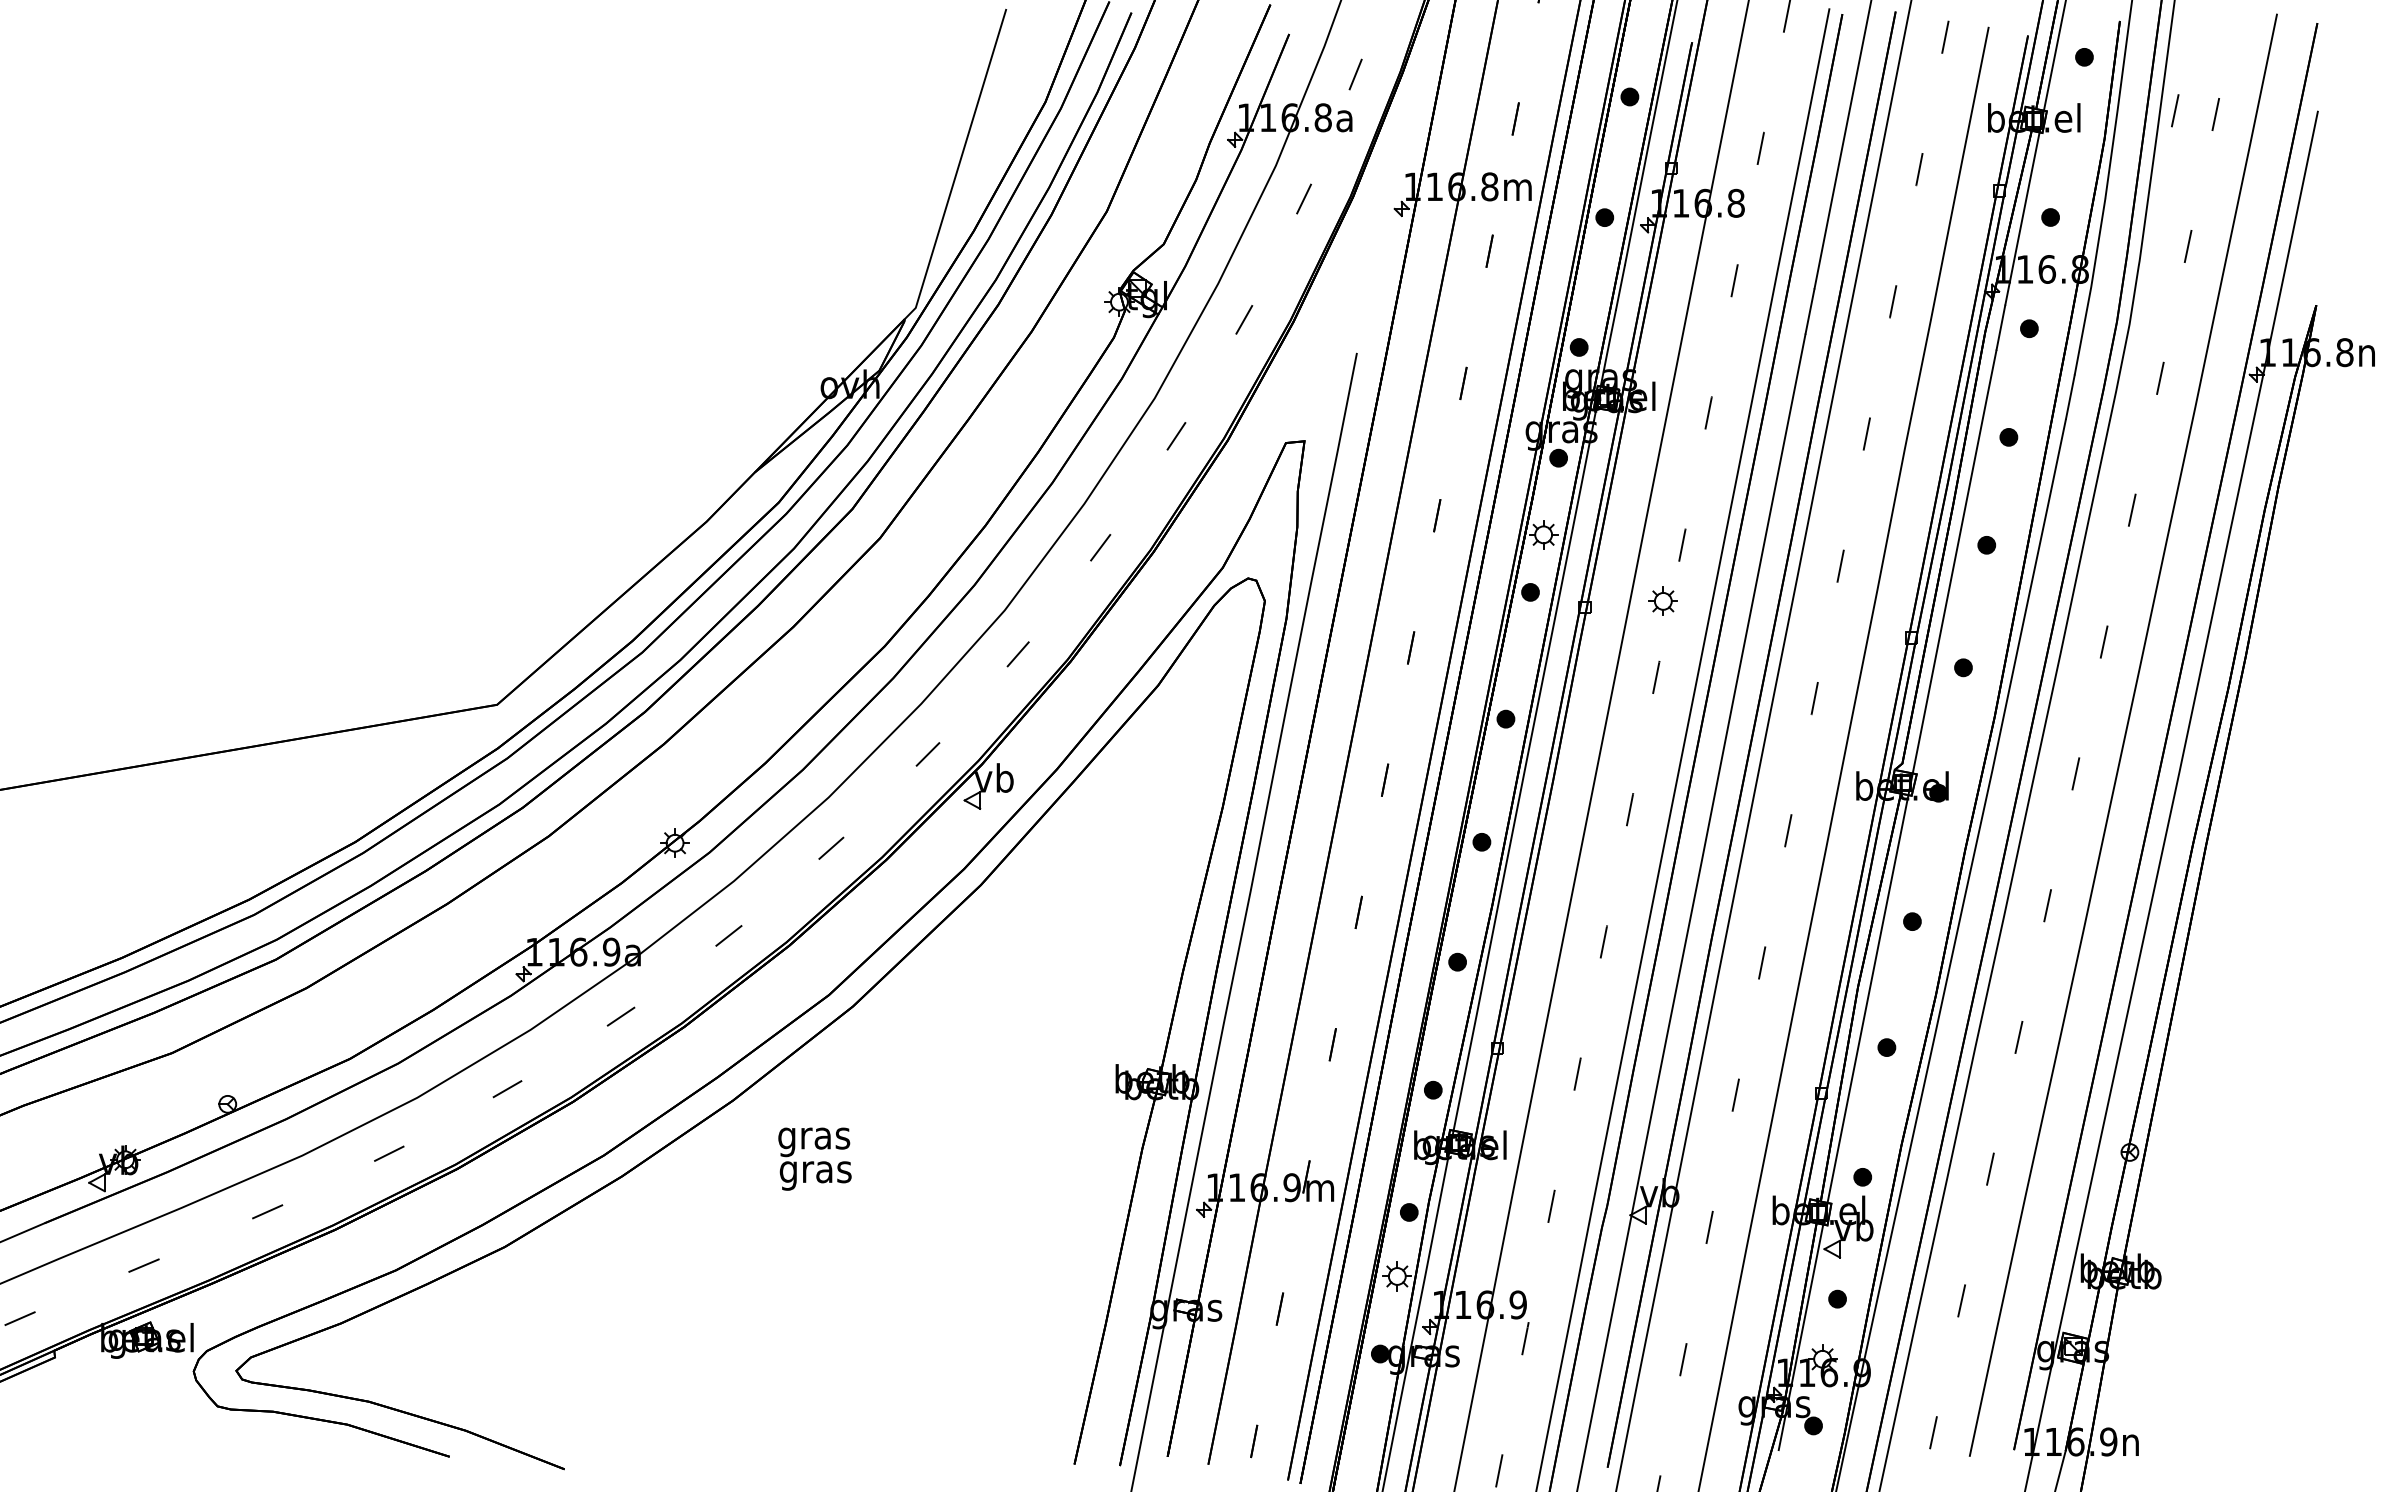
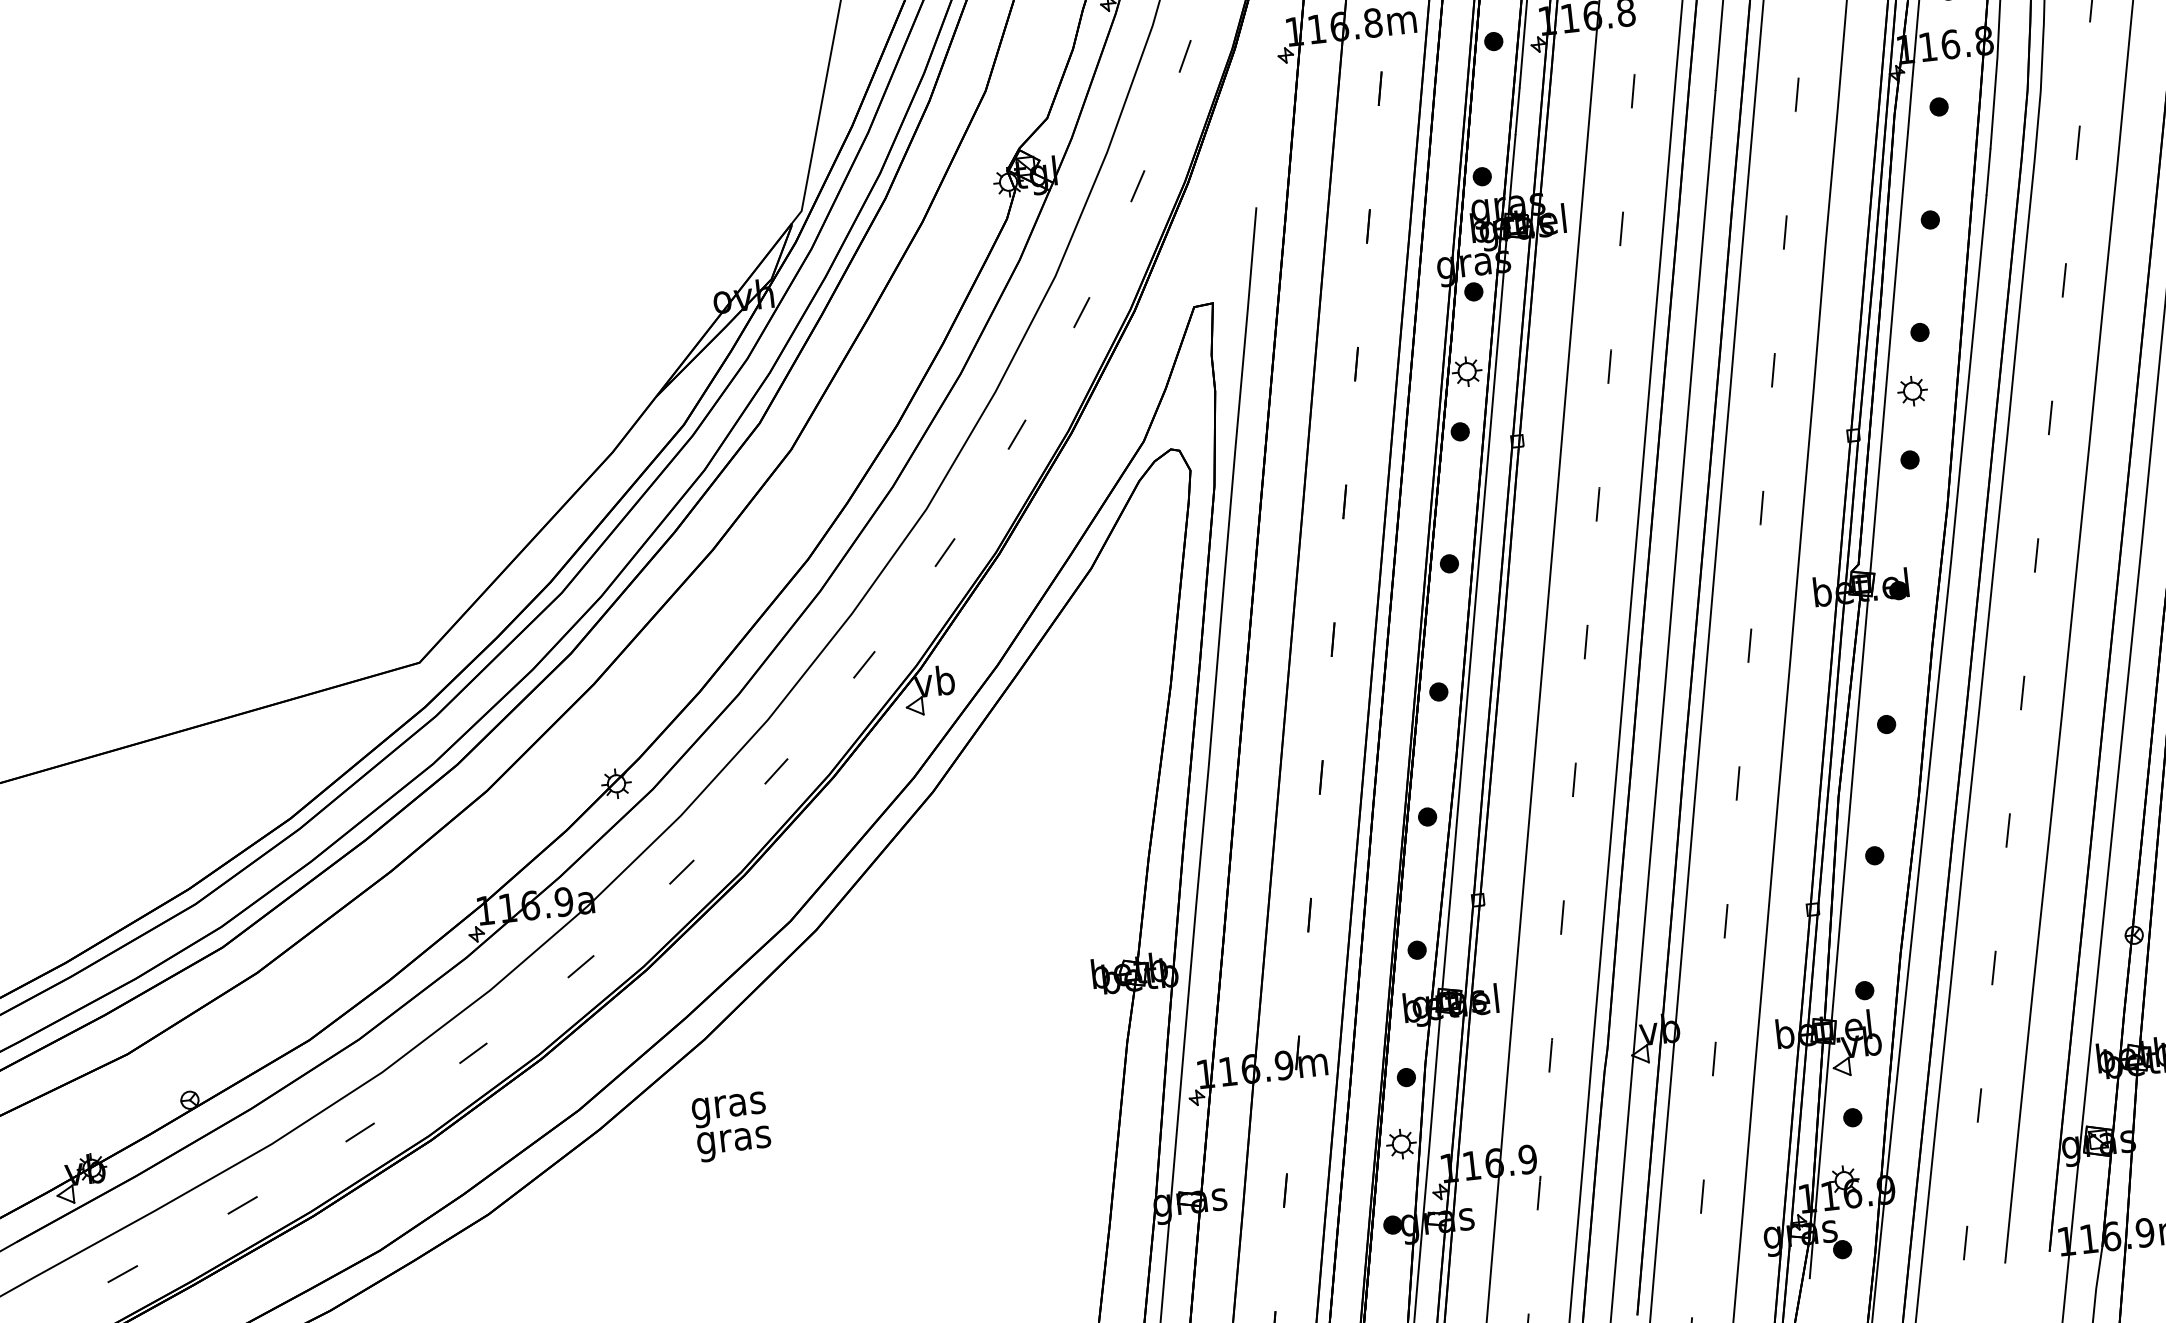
part: (1662, 600) -> (1911, 390), moved
text: (814, 1158) -> (731, 1126), moved

